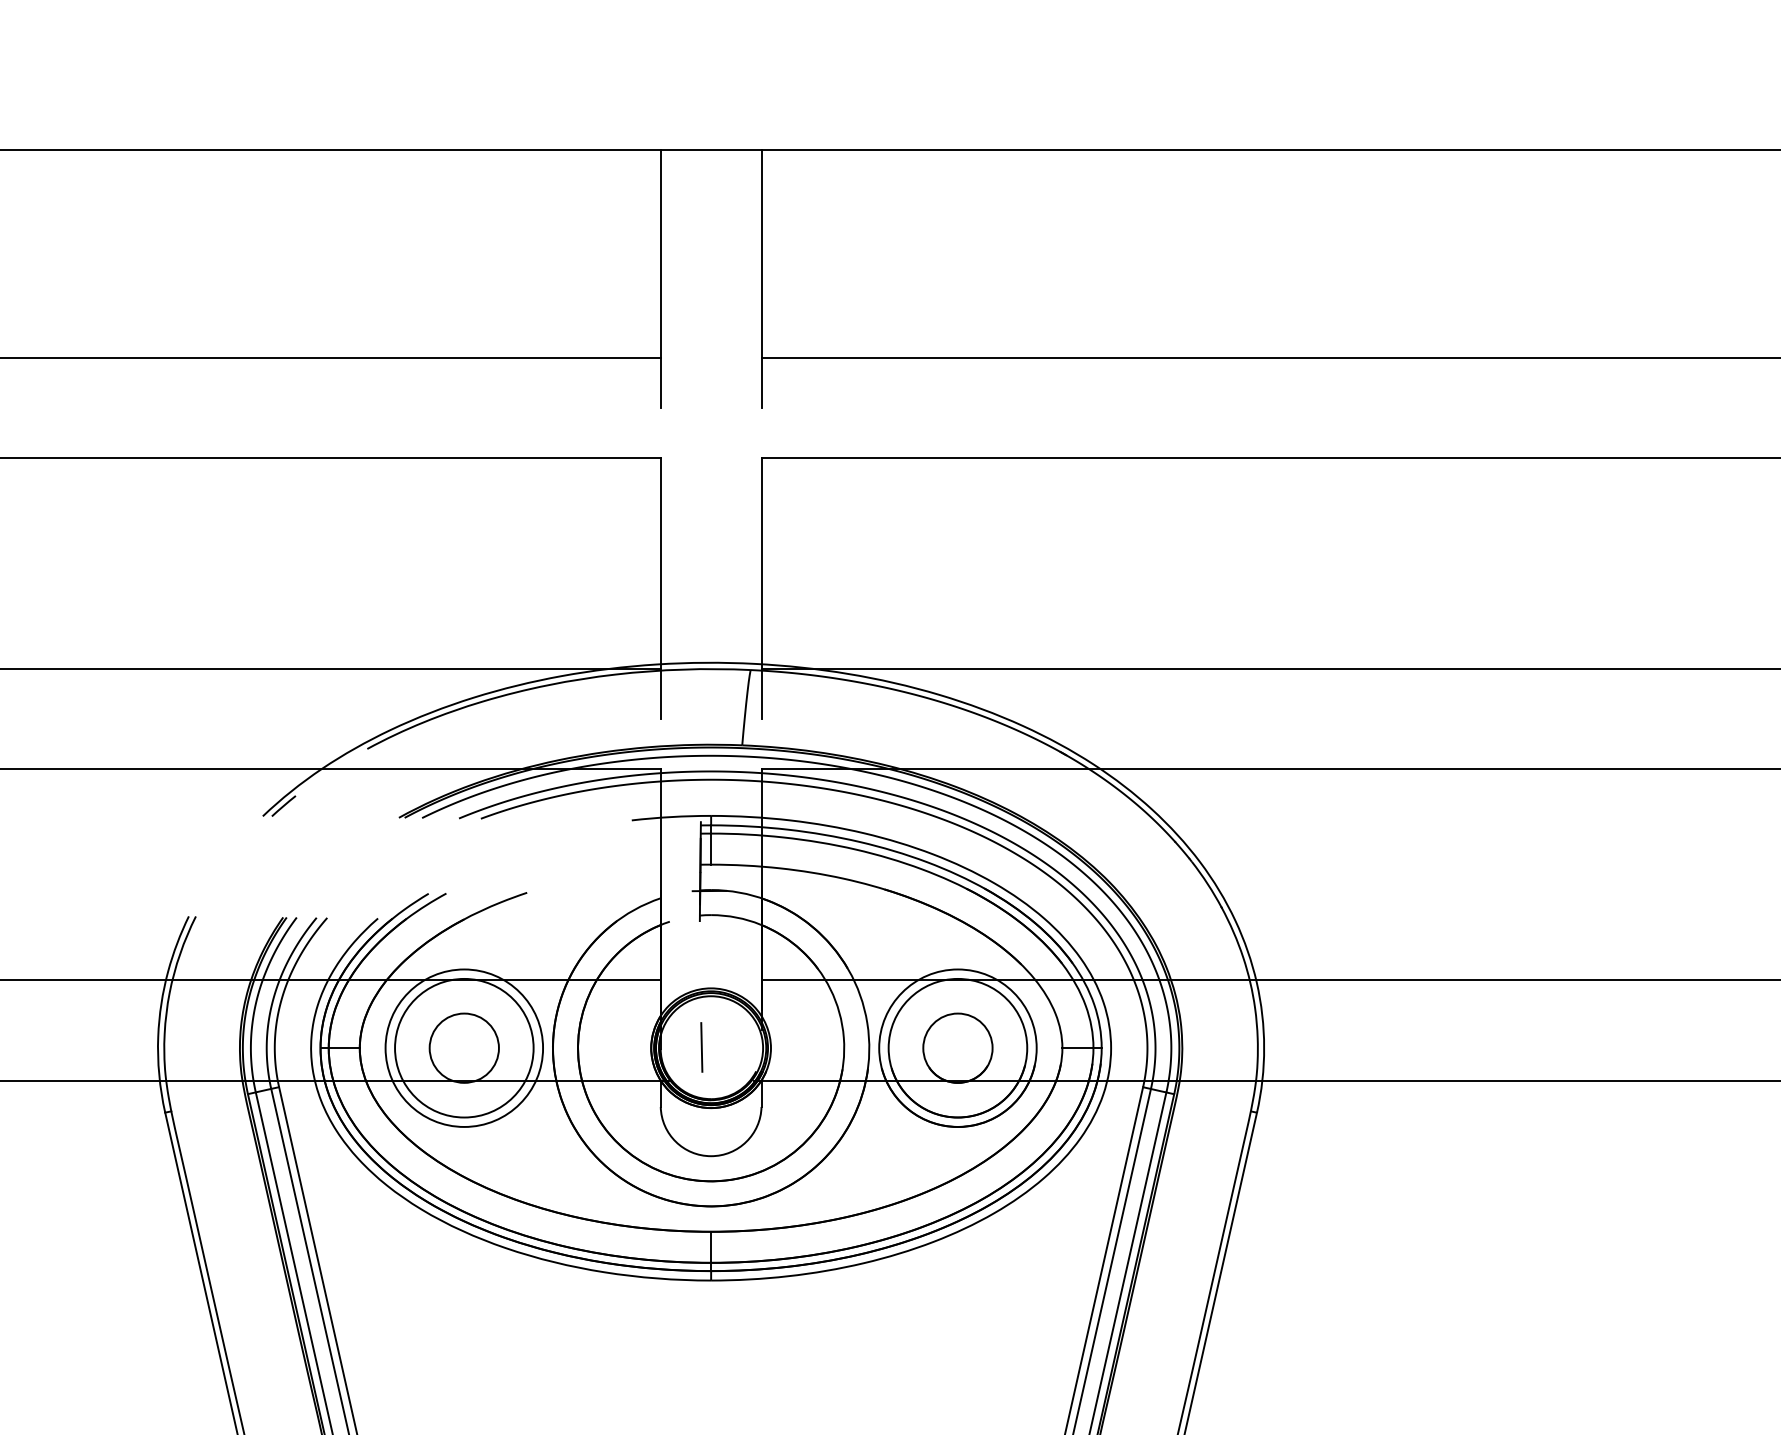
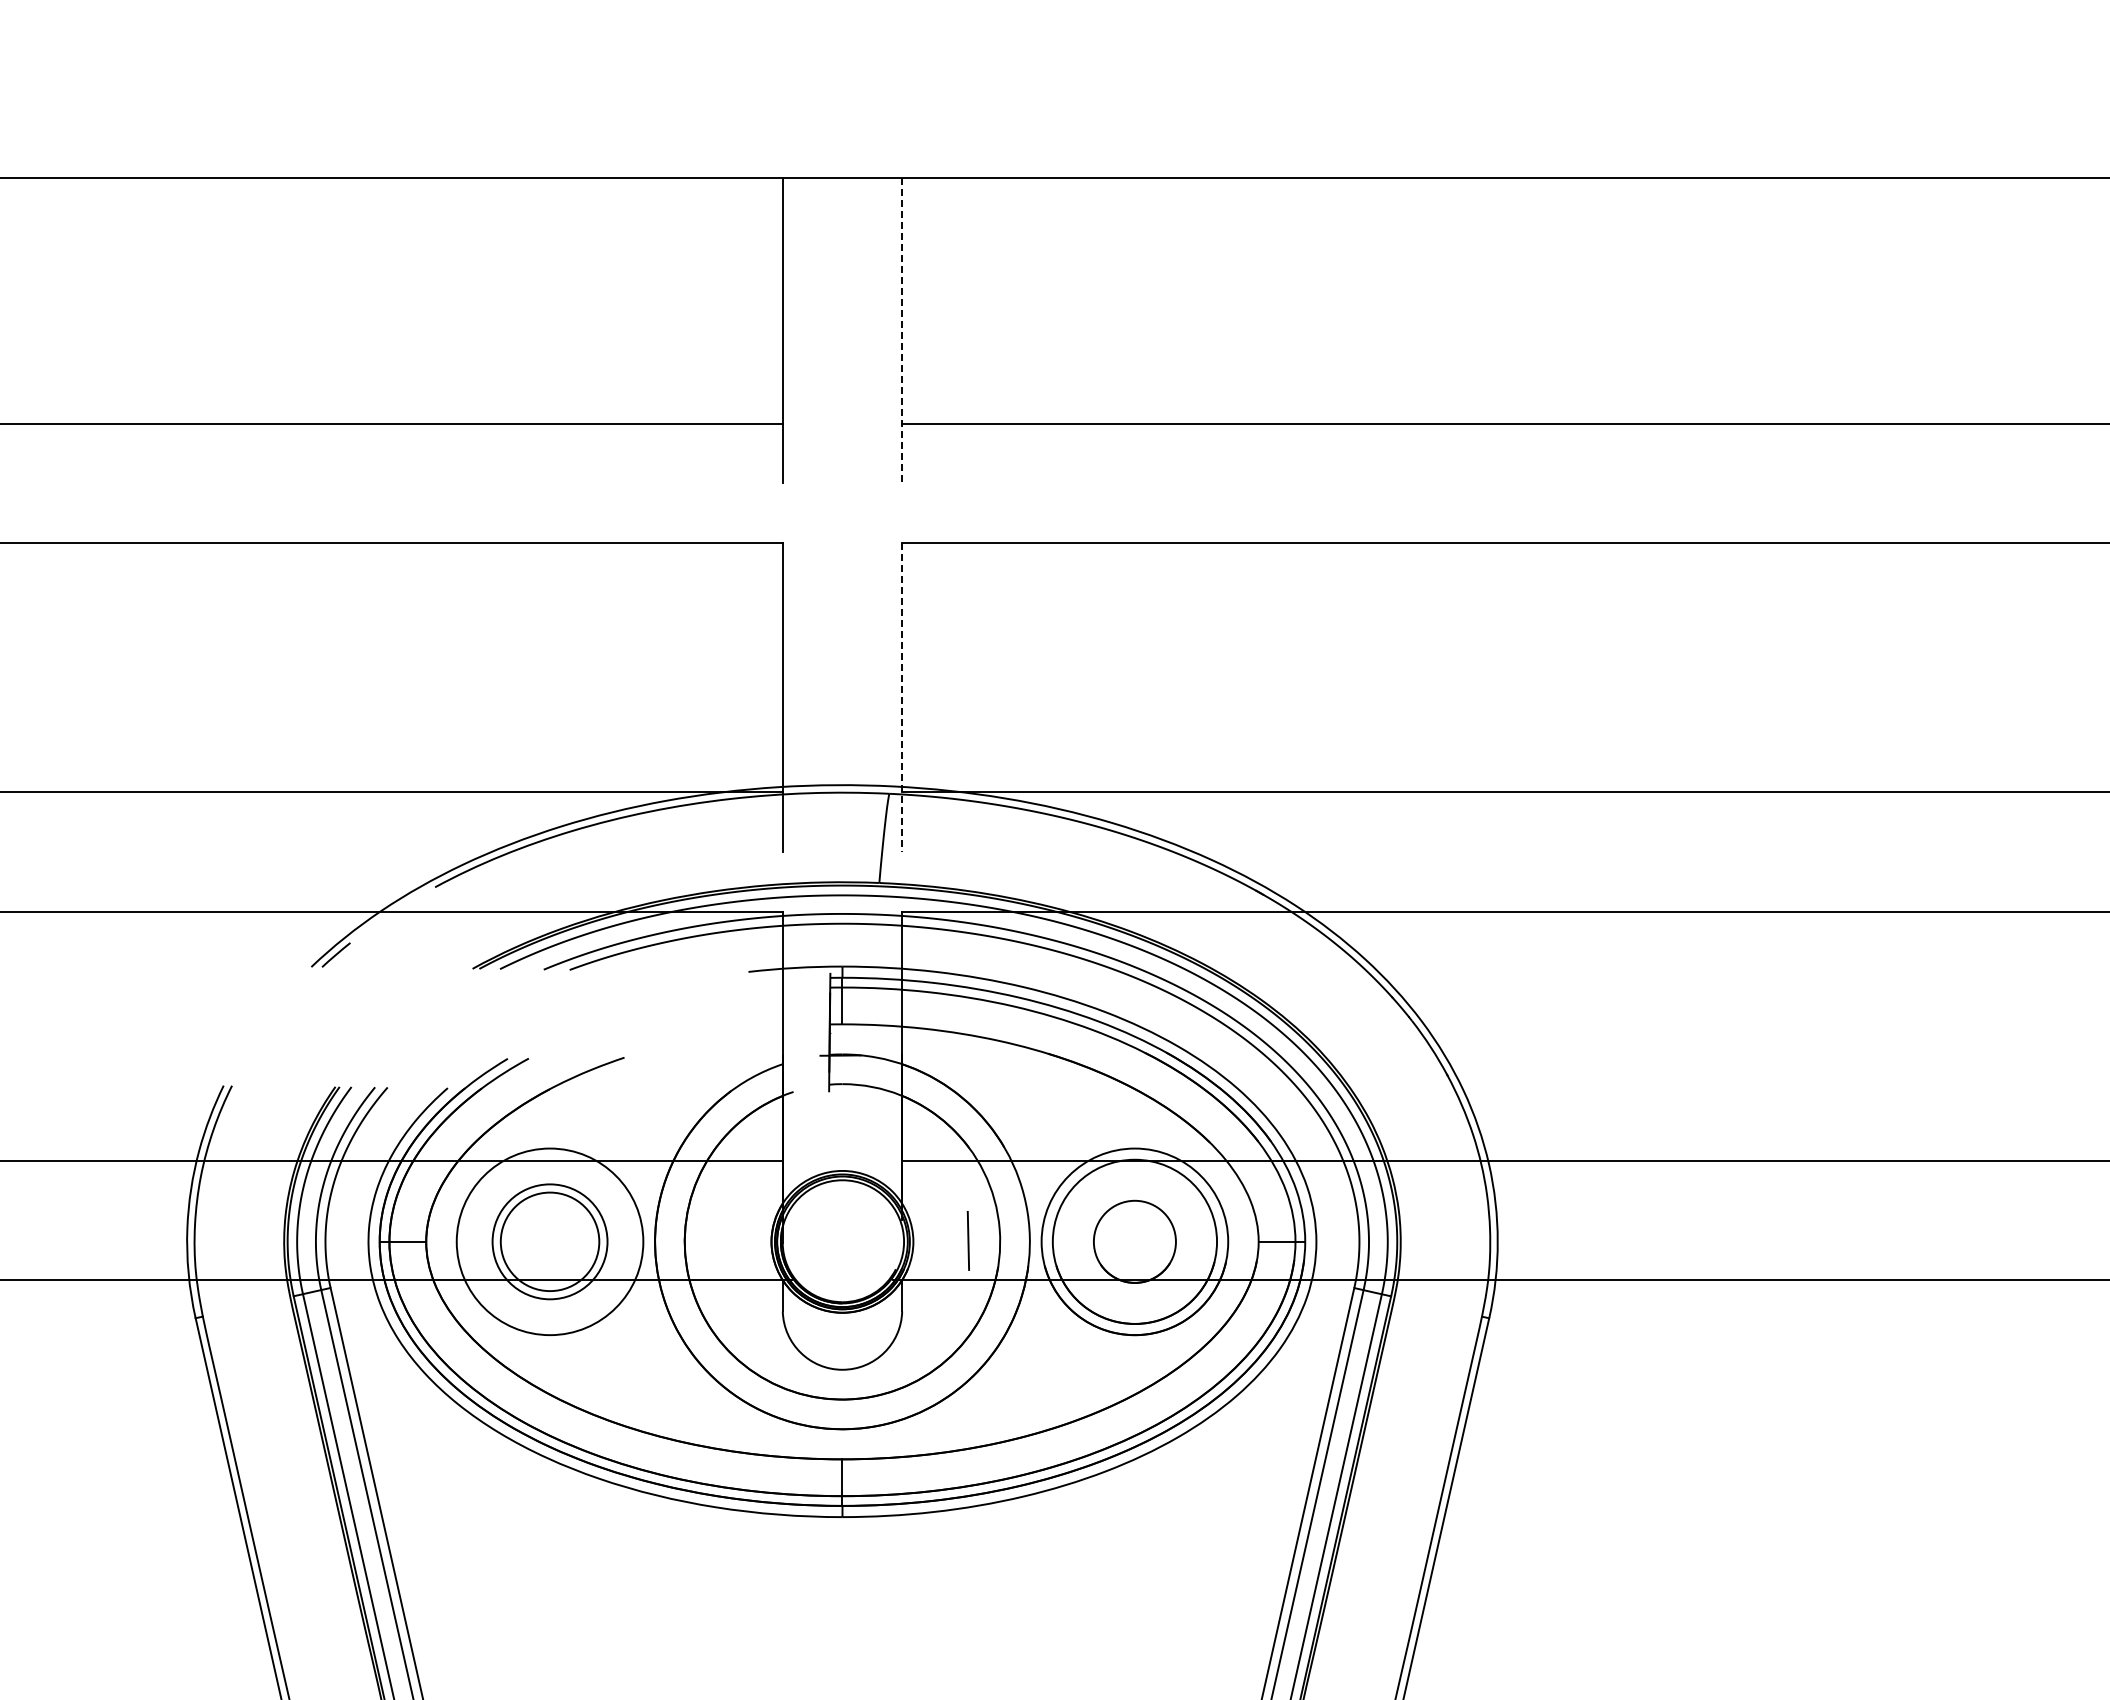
line: (761, 279) -> (902, 330), solid -> dashed
line: (761, 588) -> (902, 697), solid -> dashed
circle: (463, 1047) -> (549, 1241), size x0.6
circle: (464, 1047) -> (550, 1241), size x1.4
line: (701, 1047) -> (967, 1240), moved

